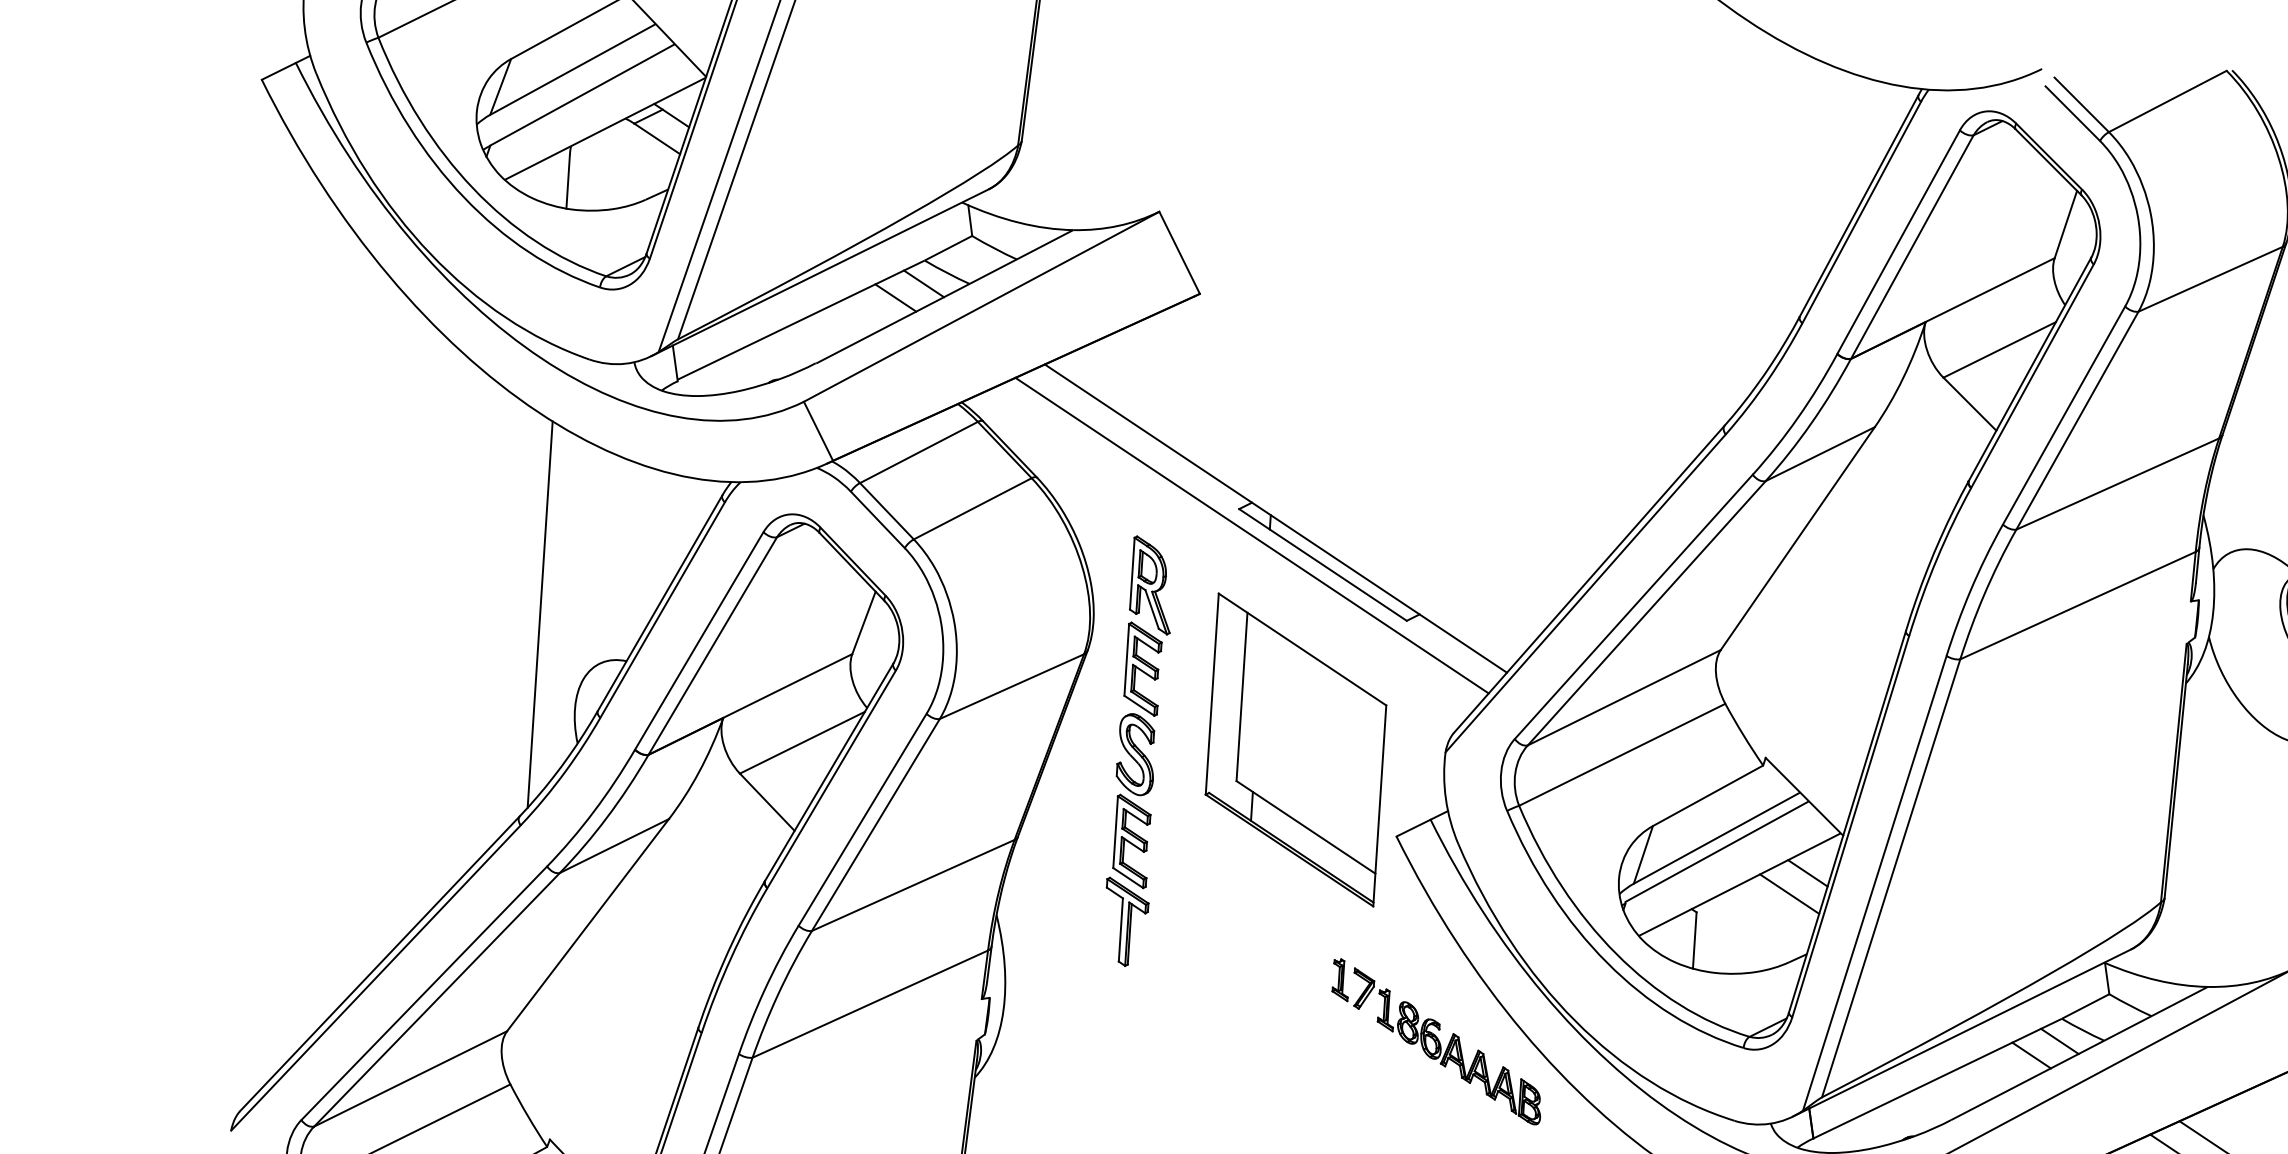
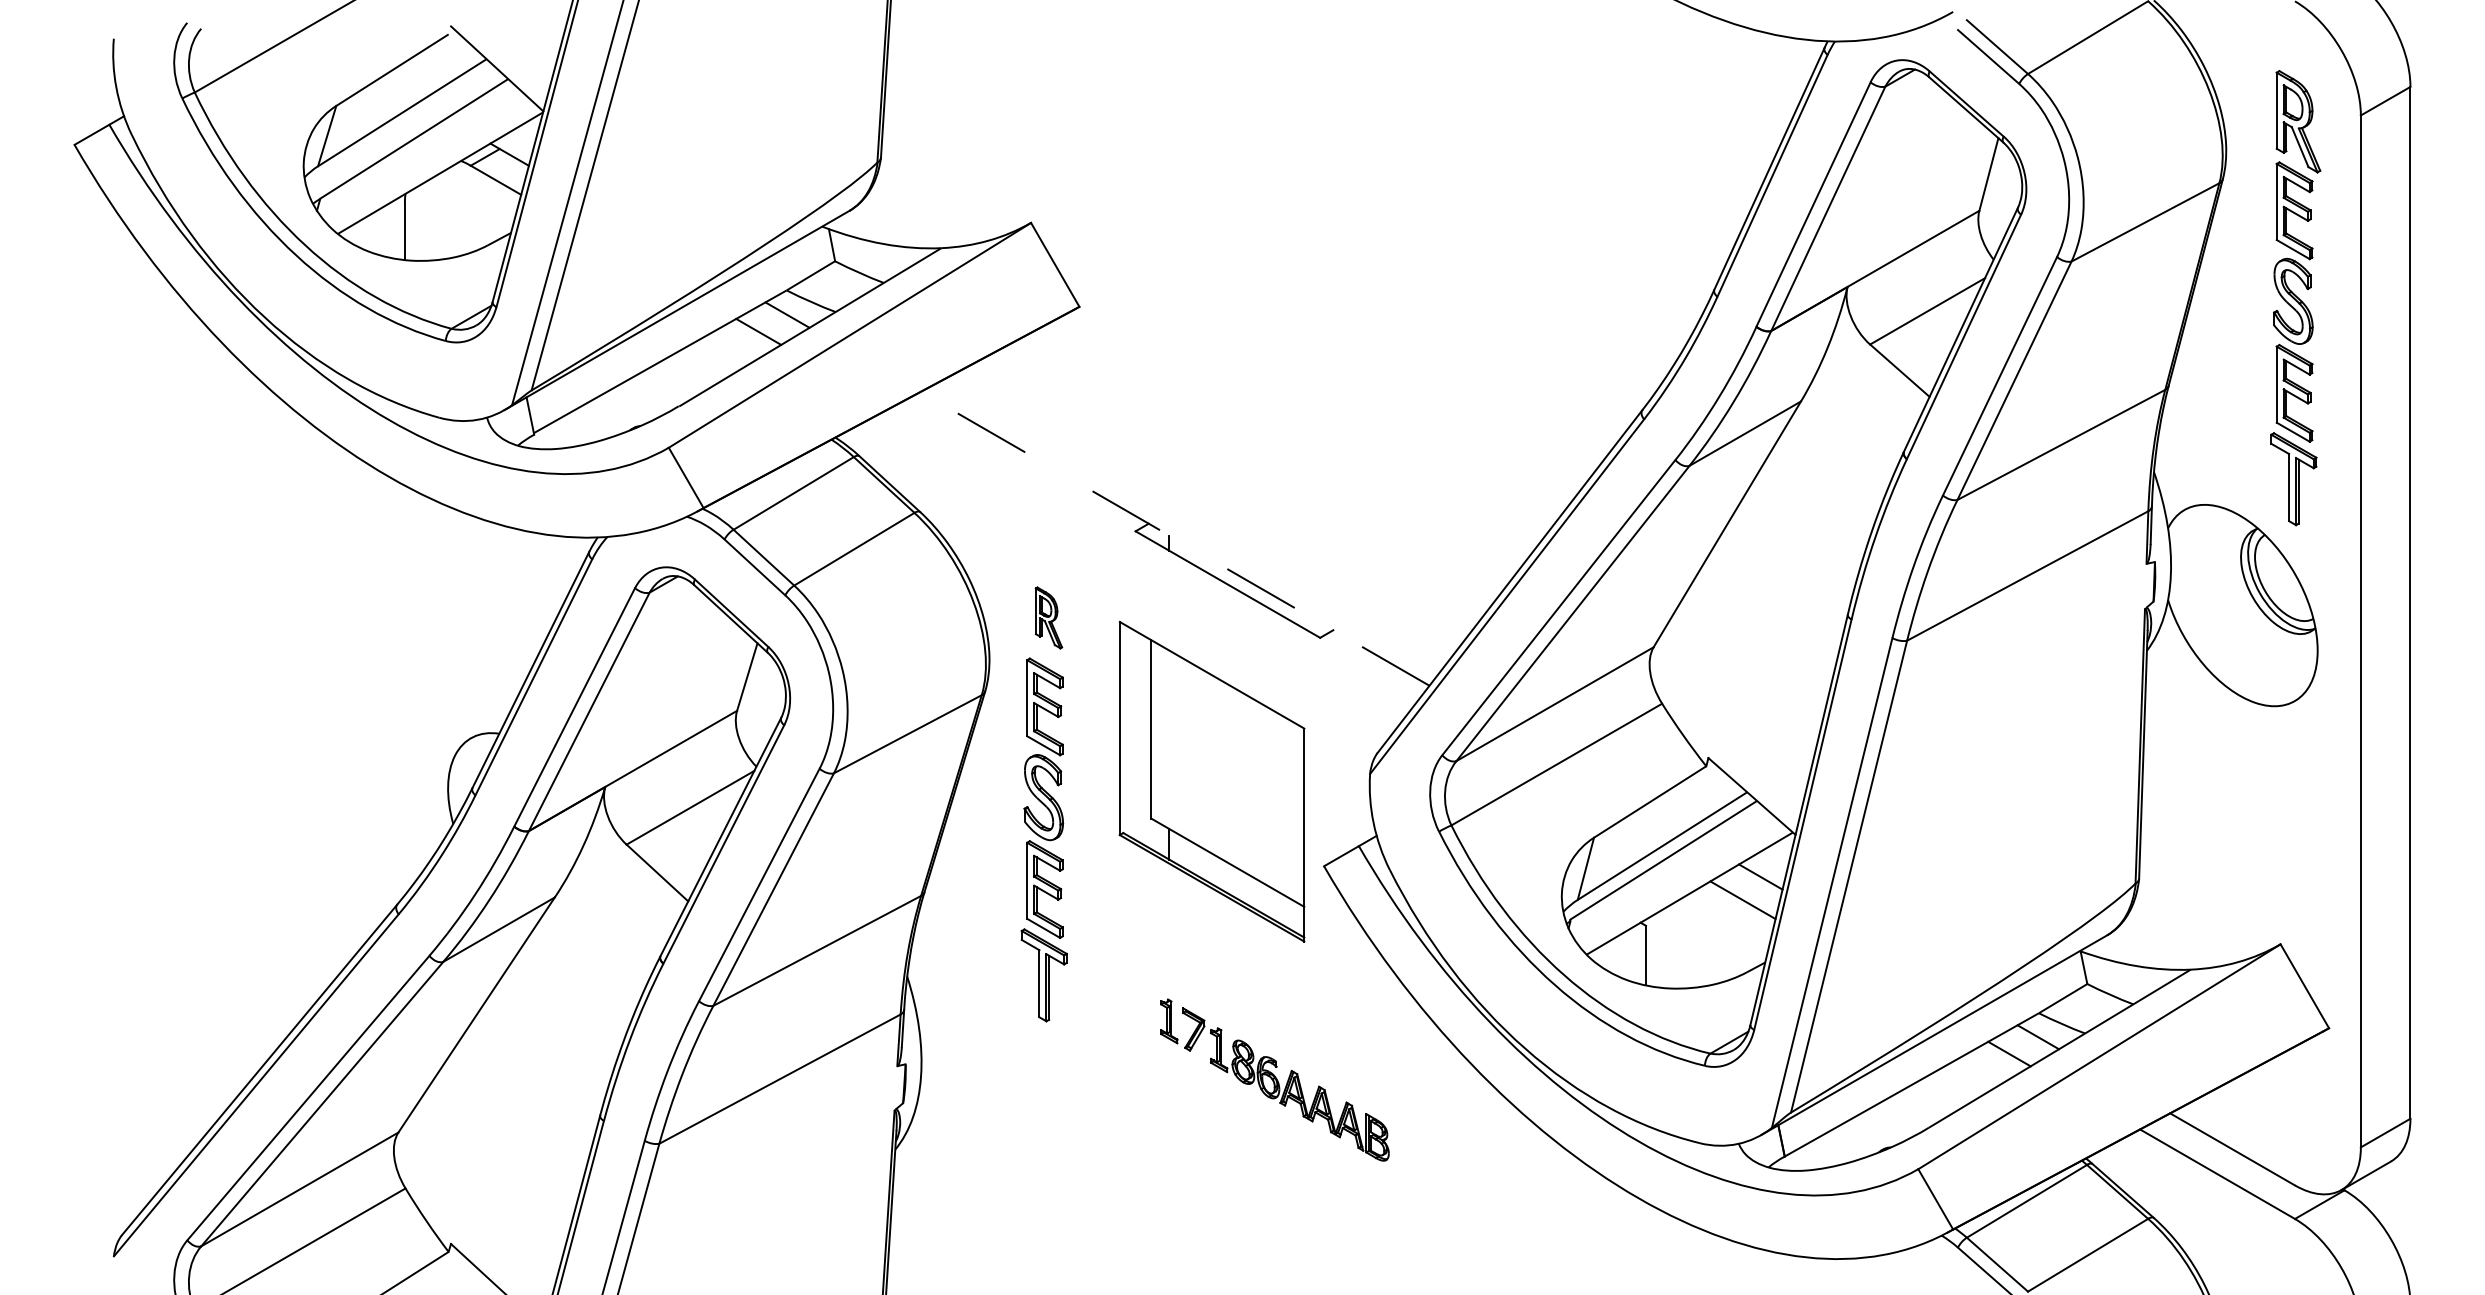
line: (1276, 518) -> (1175, 538), solid -> dashed
line: (1251, 535) -> (1150, 558), removed
part: (1151, 585) -> (1048, 617), size x0.6
line: (539, 614) -> (404, 690), removed
part: (1436, 1041) -> (1274, 1079), moved

